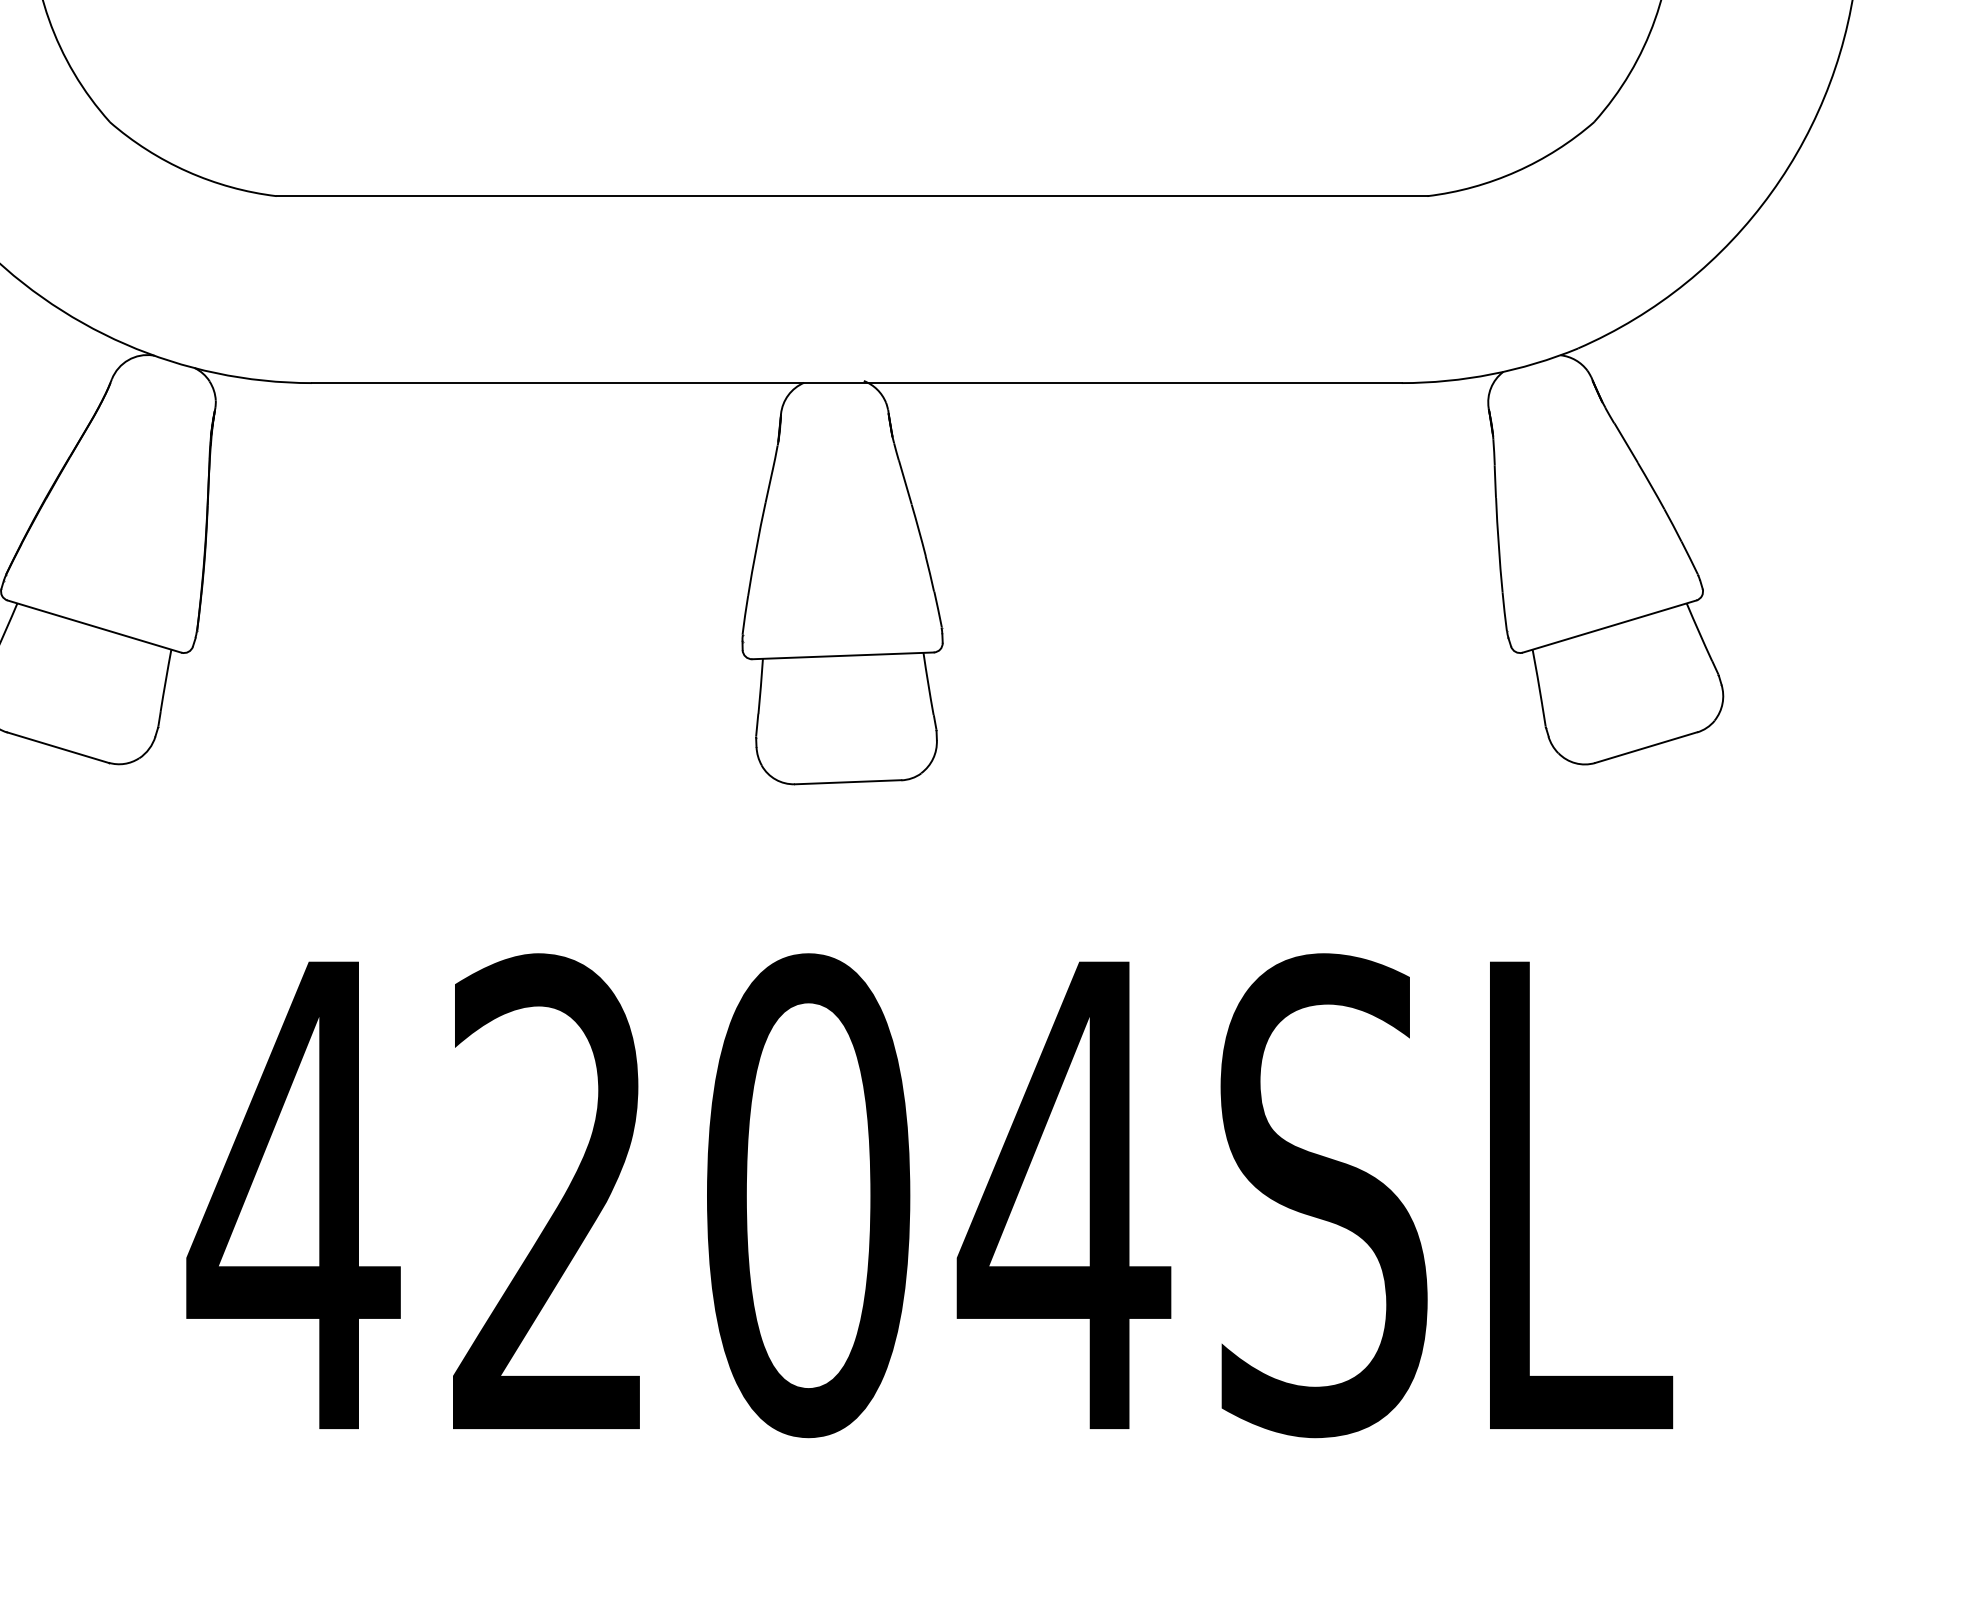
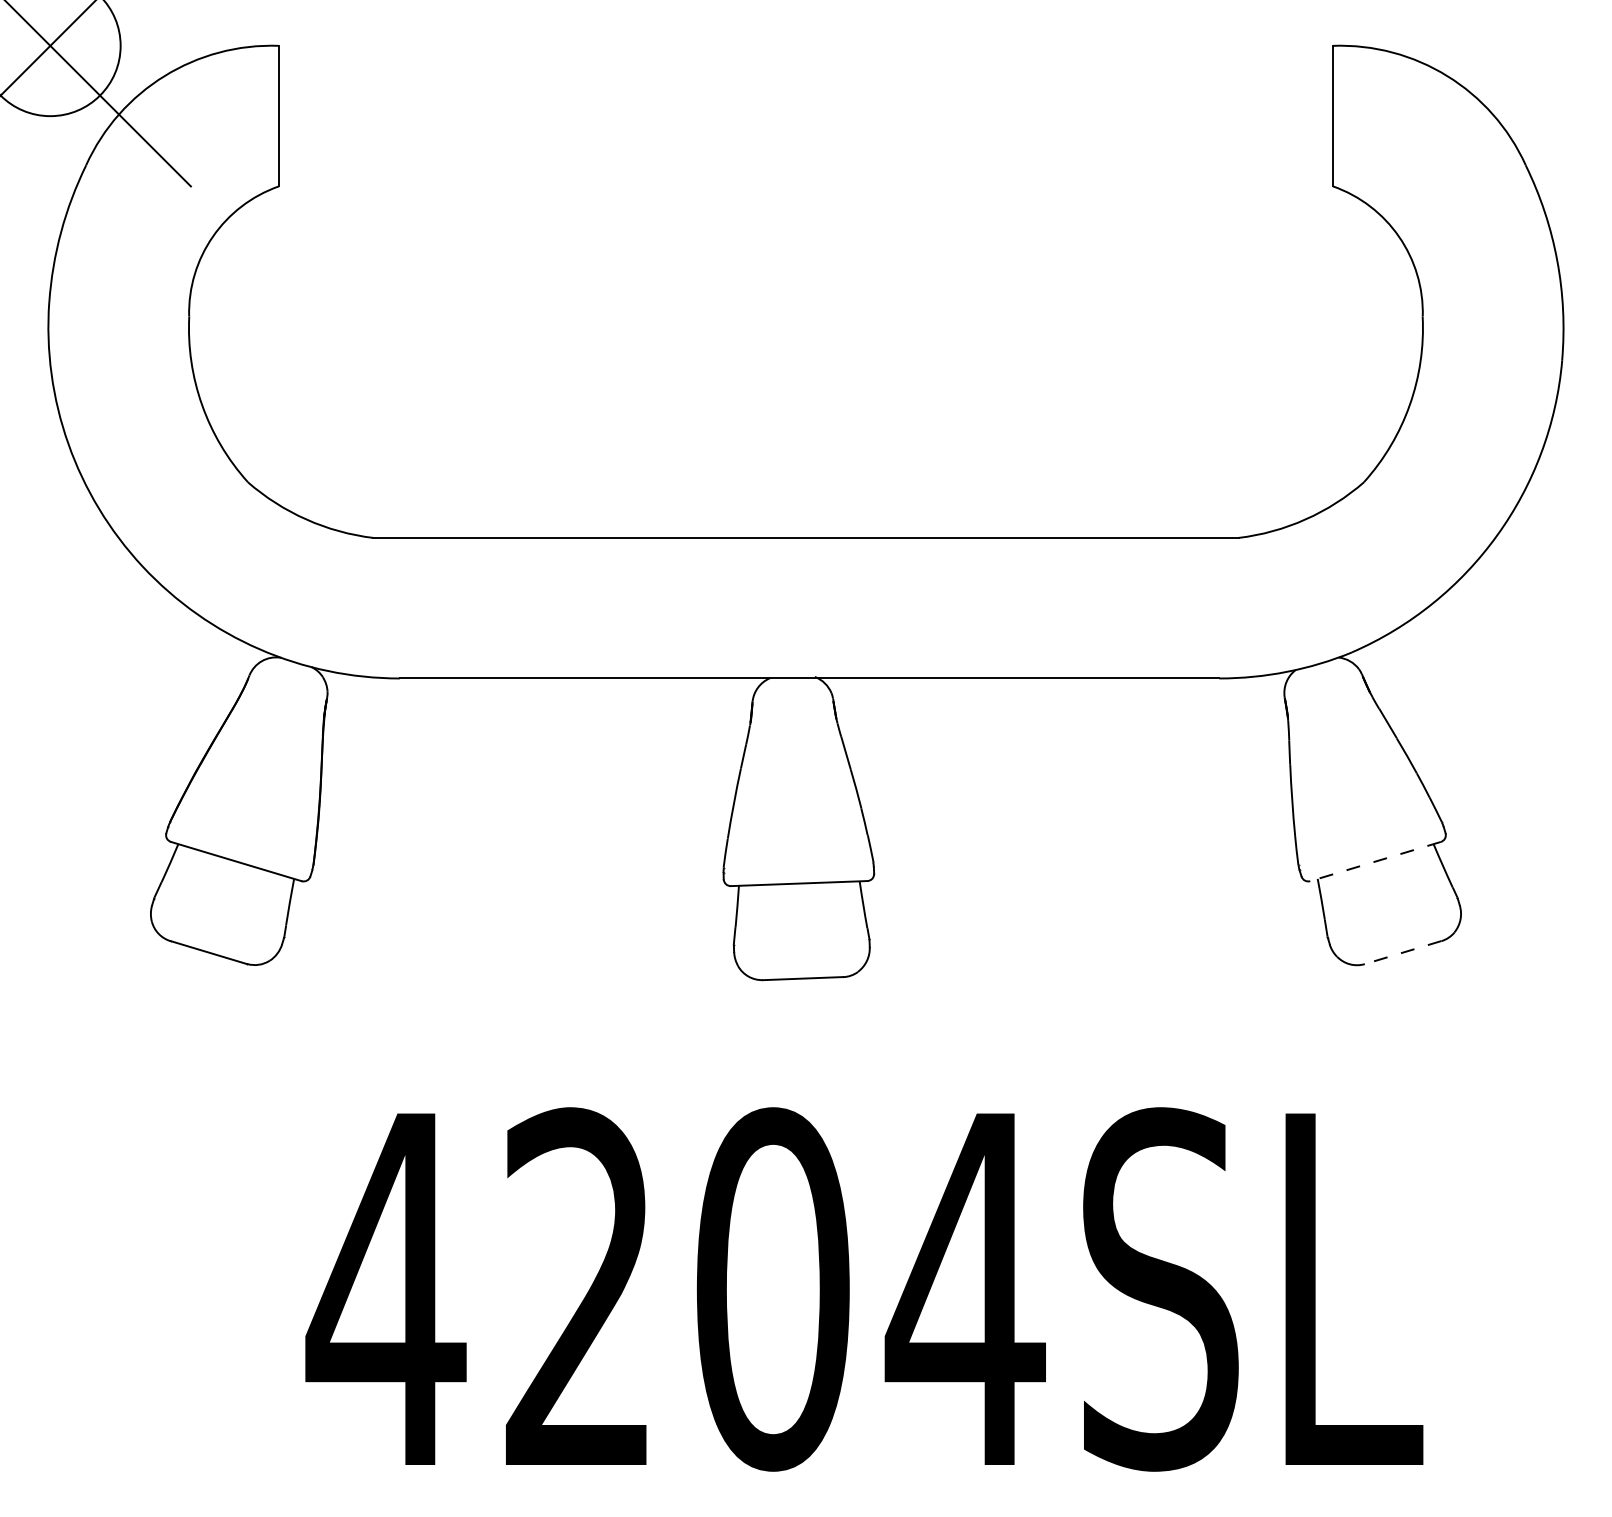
line: (1609, 626) -> (1375, 861), solid -> dashed
line: (1645, 747) -> (1402, 952), solid -> dashed

